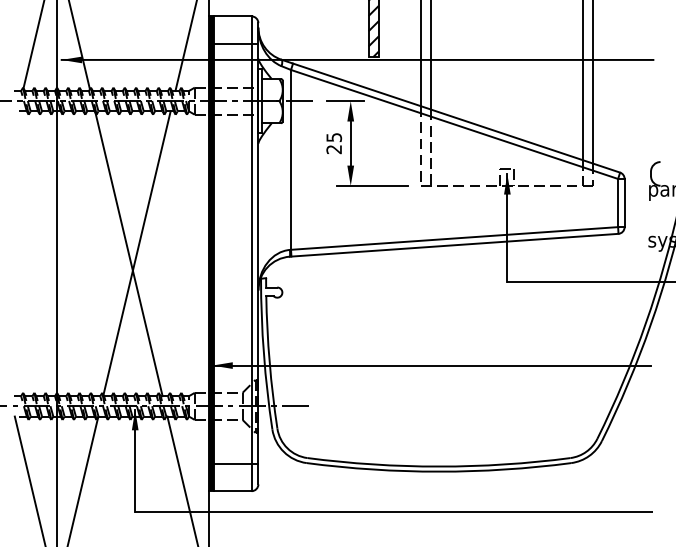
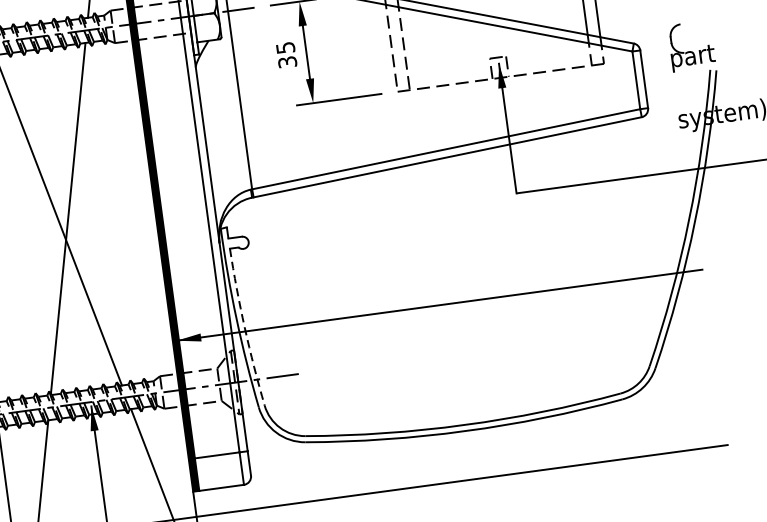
text: (334, 149) -> (287, 62), 25 -> 35
arc: (269, 362) -> (244, 327), solid -> dashed

